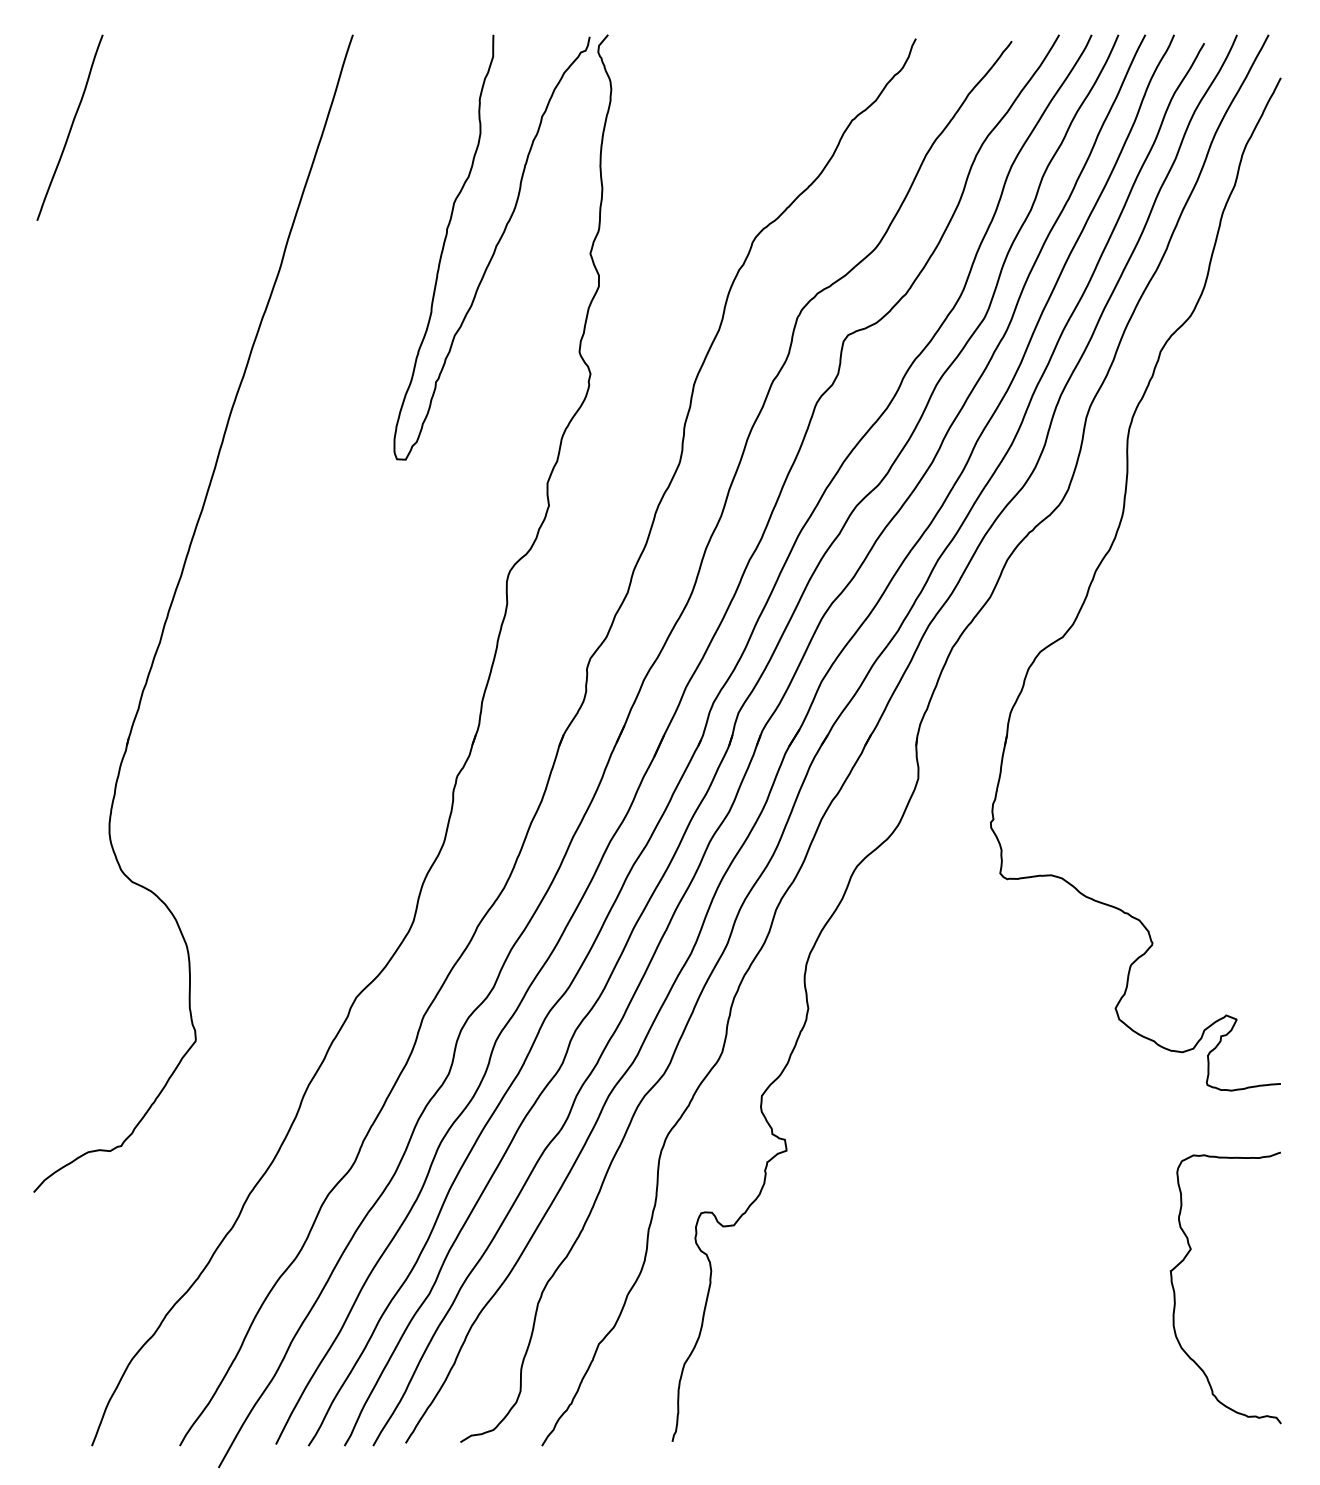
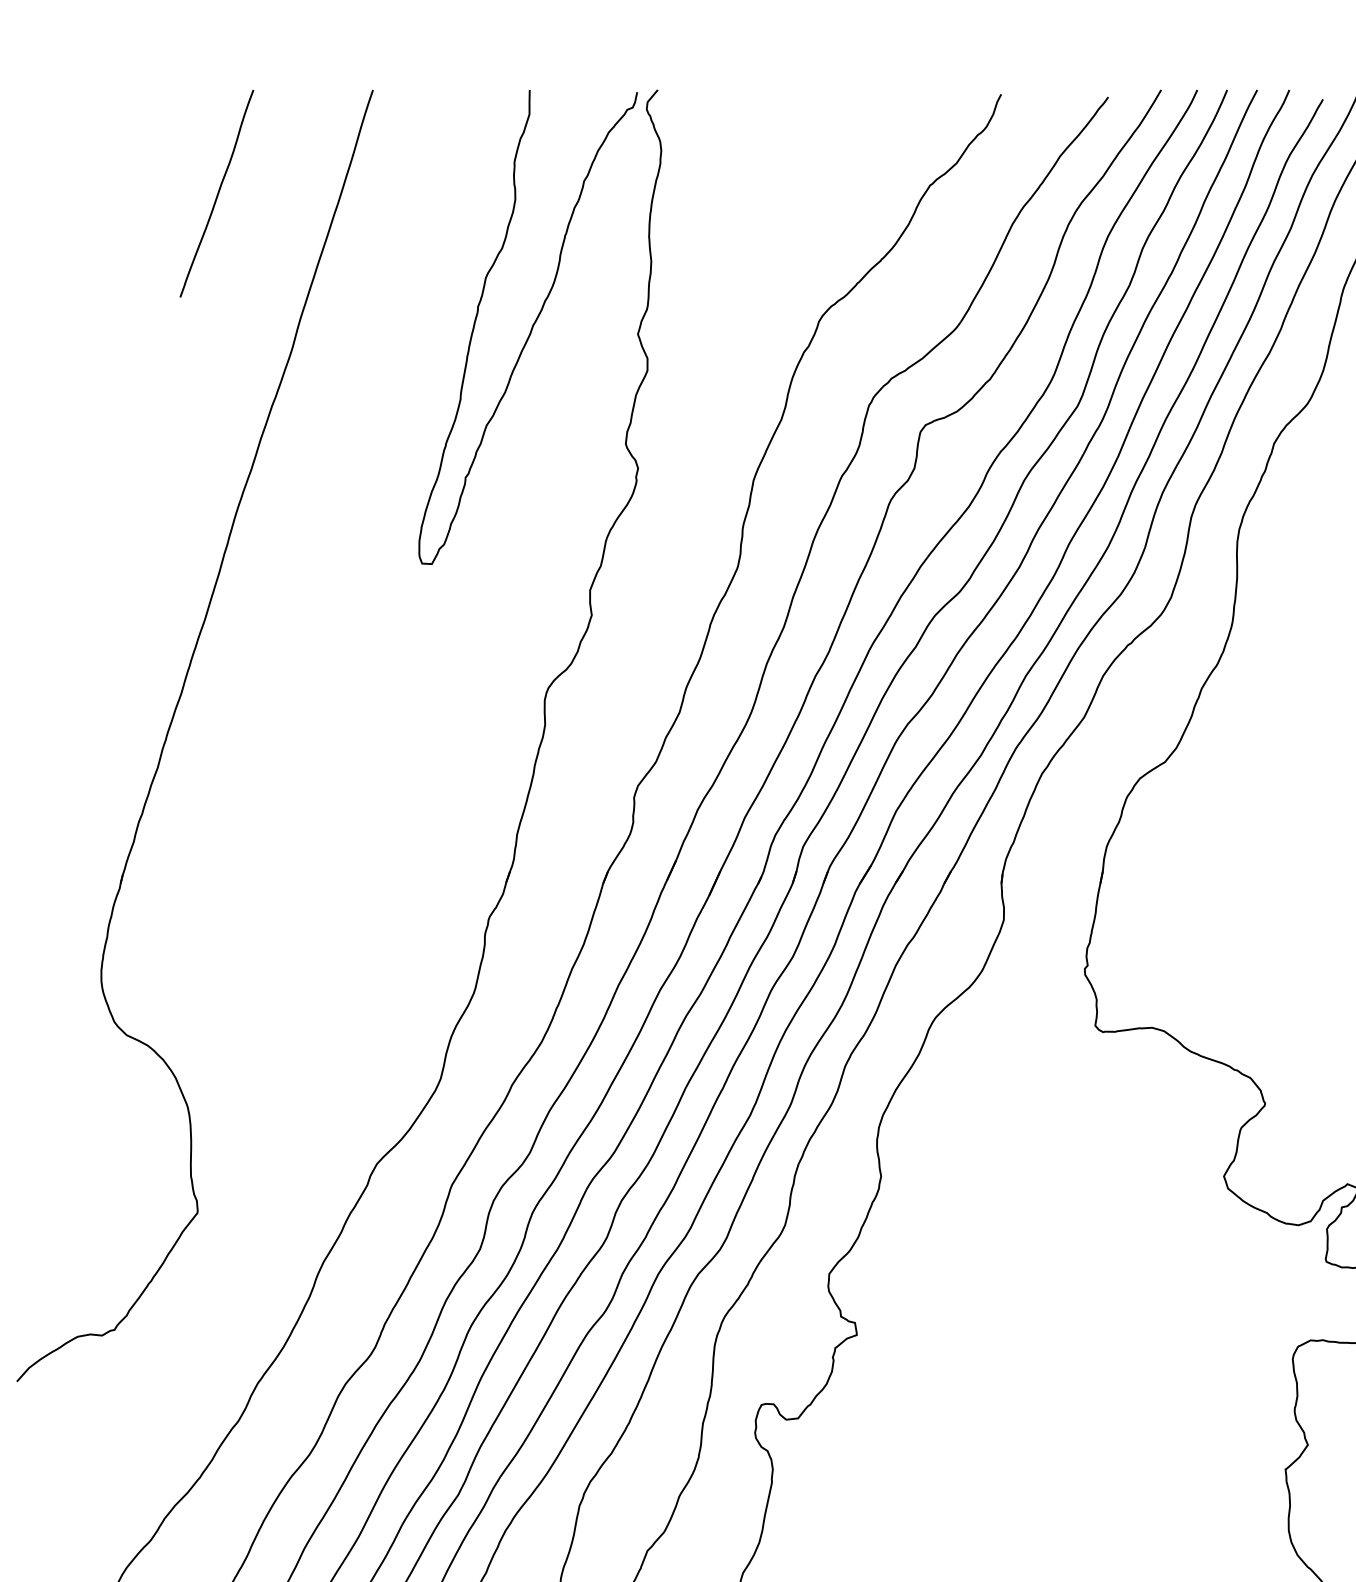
curve: (70, 127) -> (217, 193), moved

